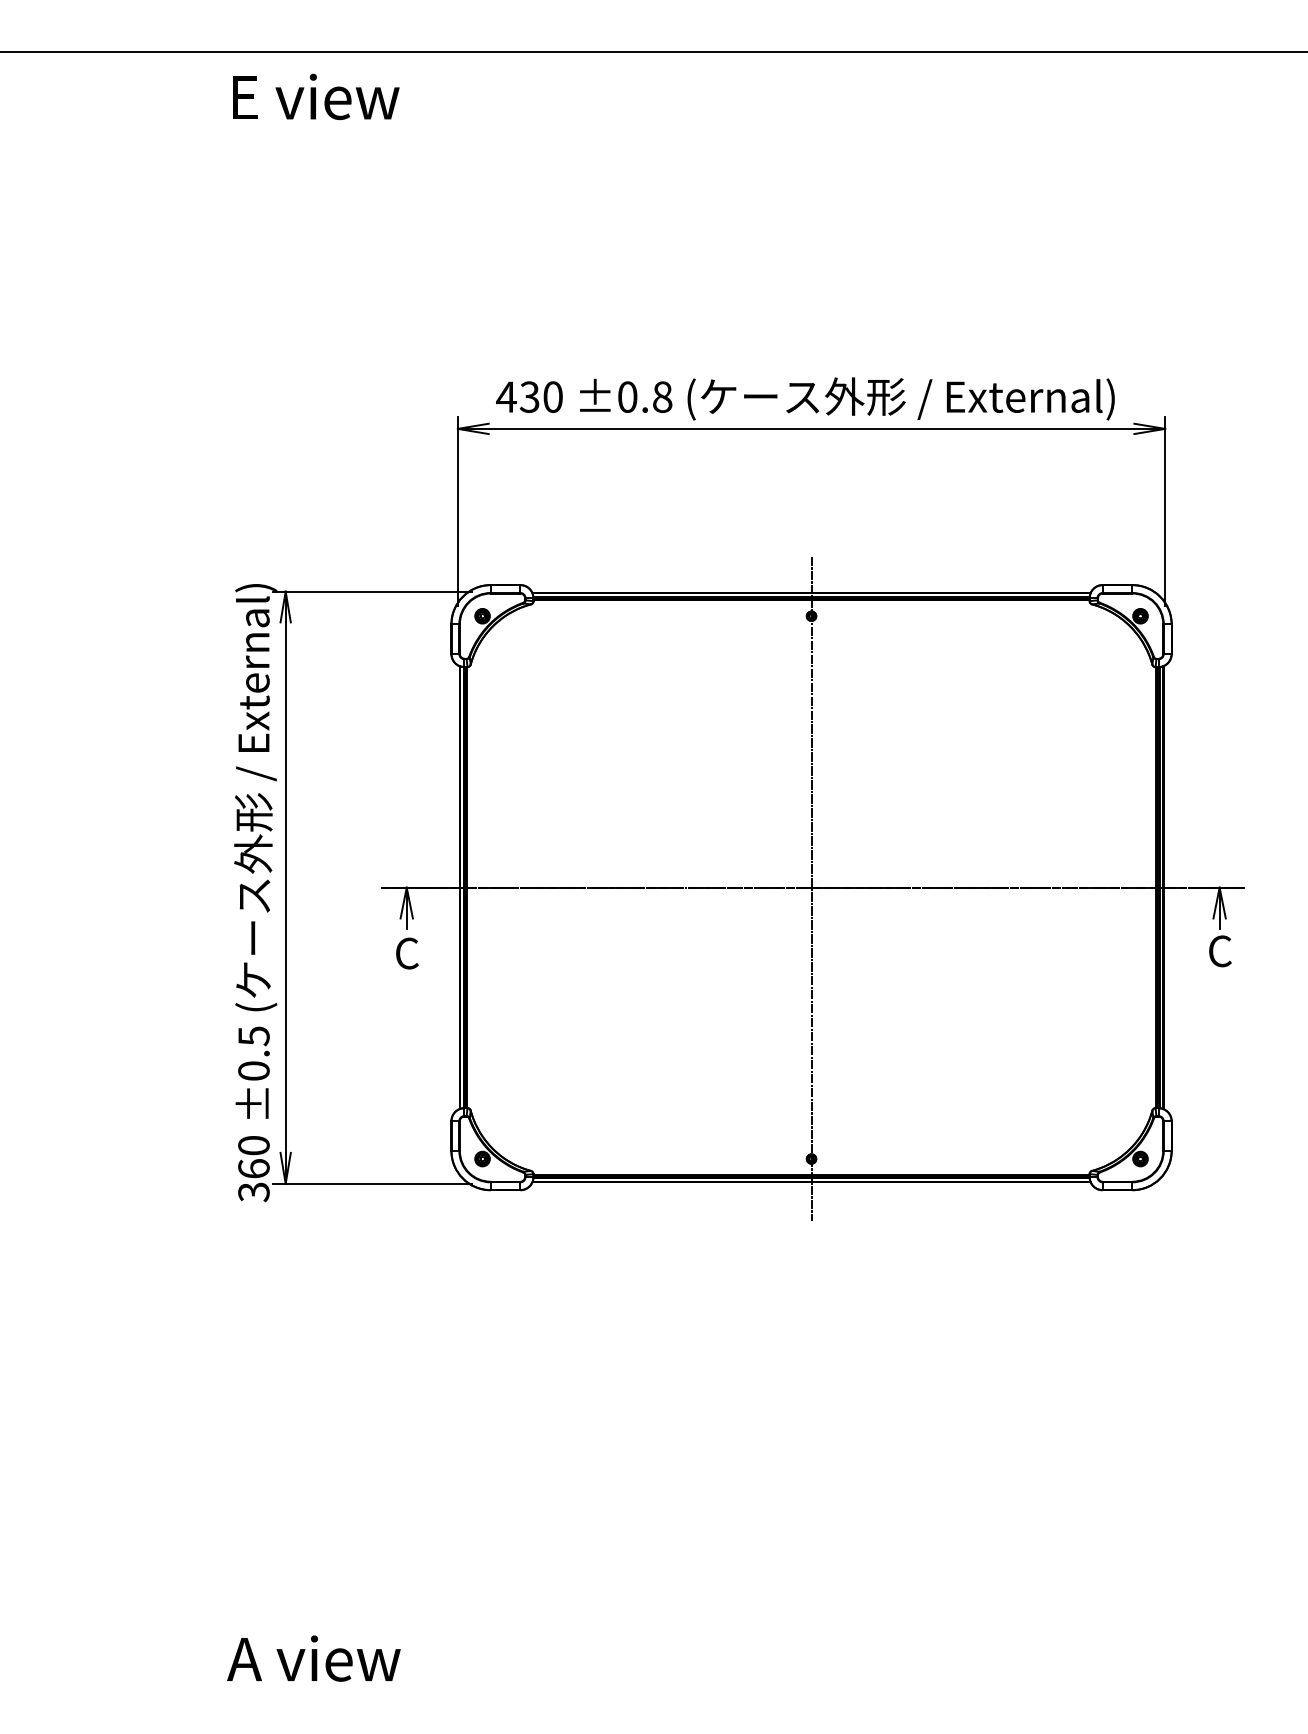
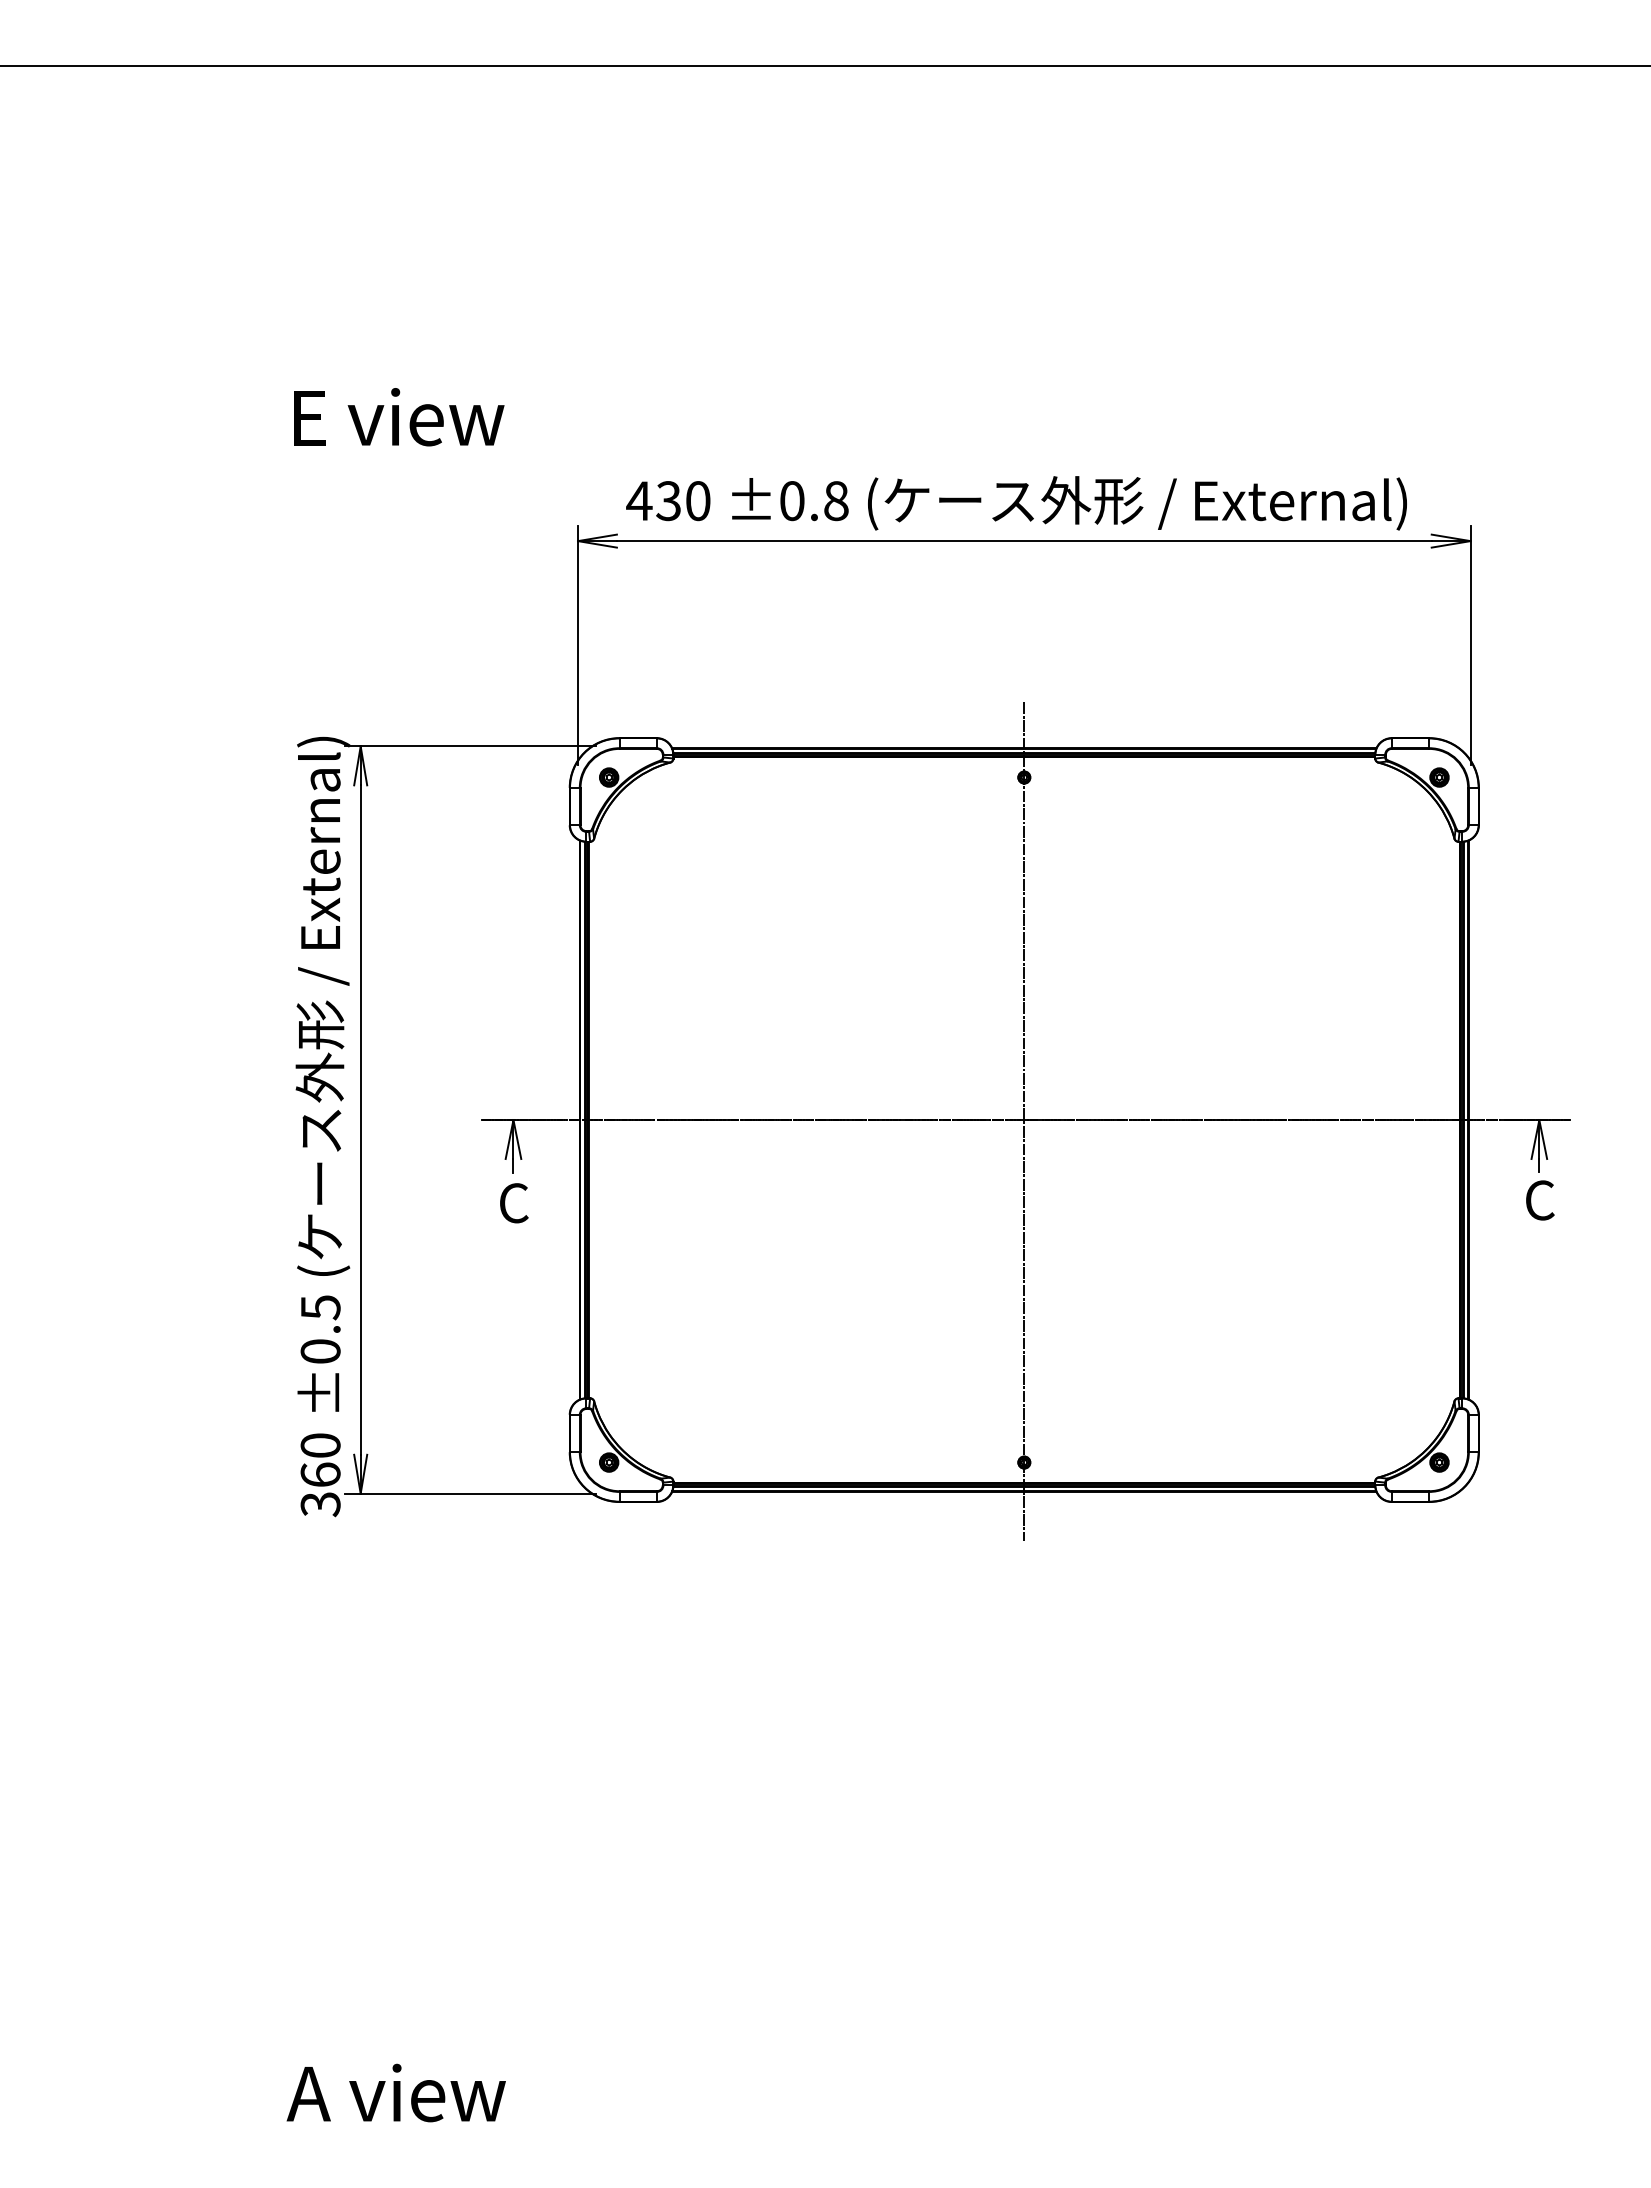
text: (316, 97) -> (399, 417), moved

